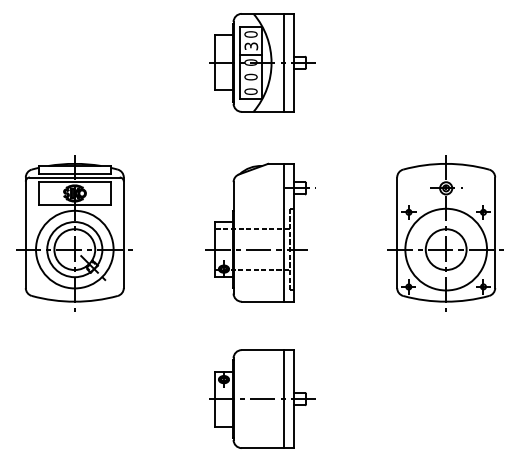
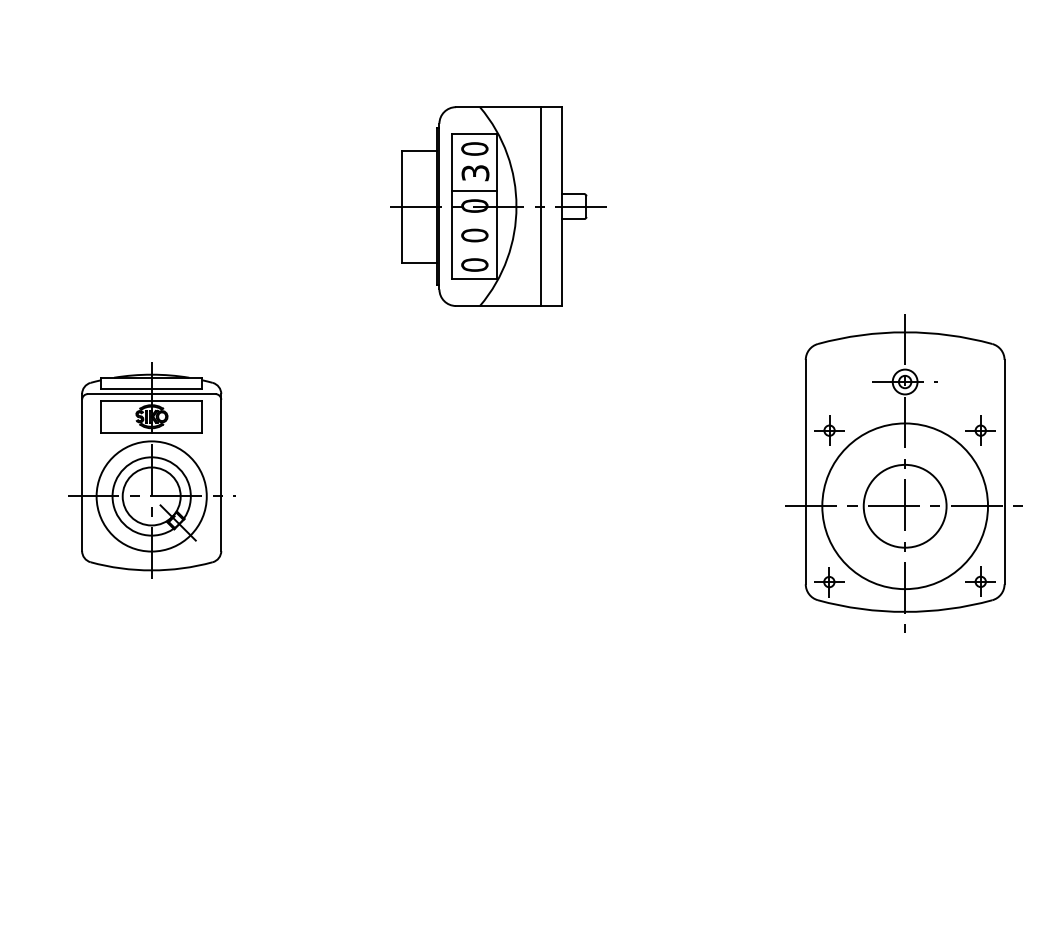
part: (262, 62) -> (498, 205), moved
part: (260, 232) -> (528, 471), removed
part: (74, 233) -> (151, 473), size x0.7
part: (262, 398) -> (532, 808), removed

